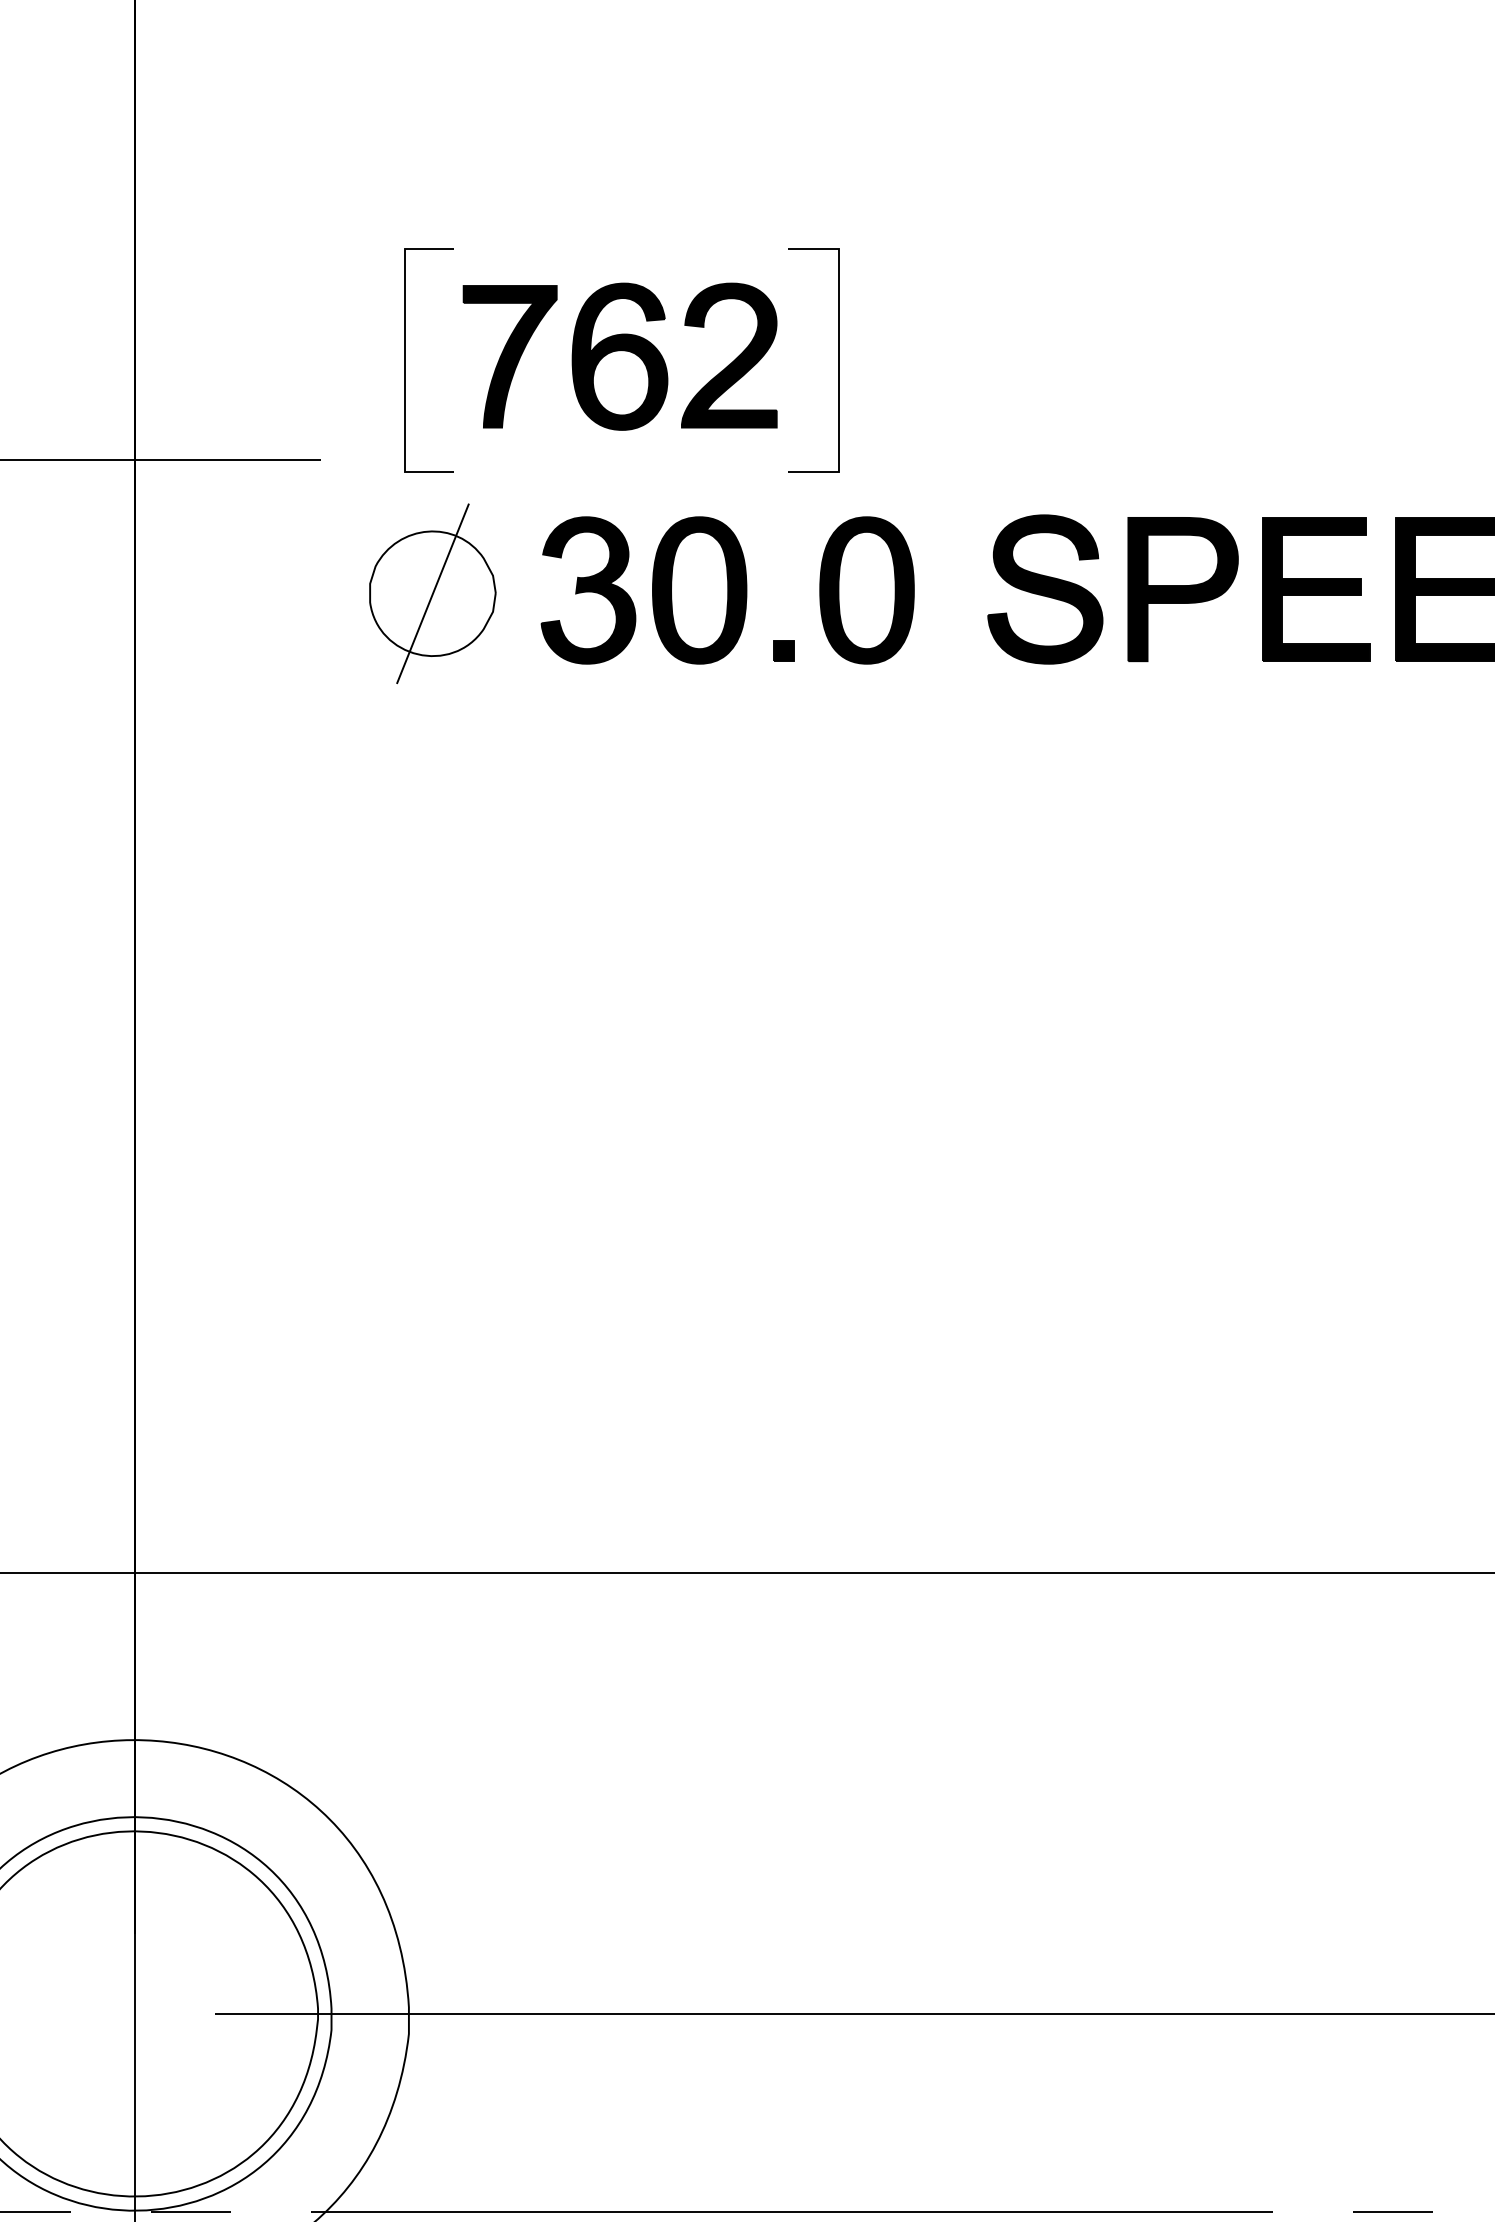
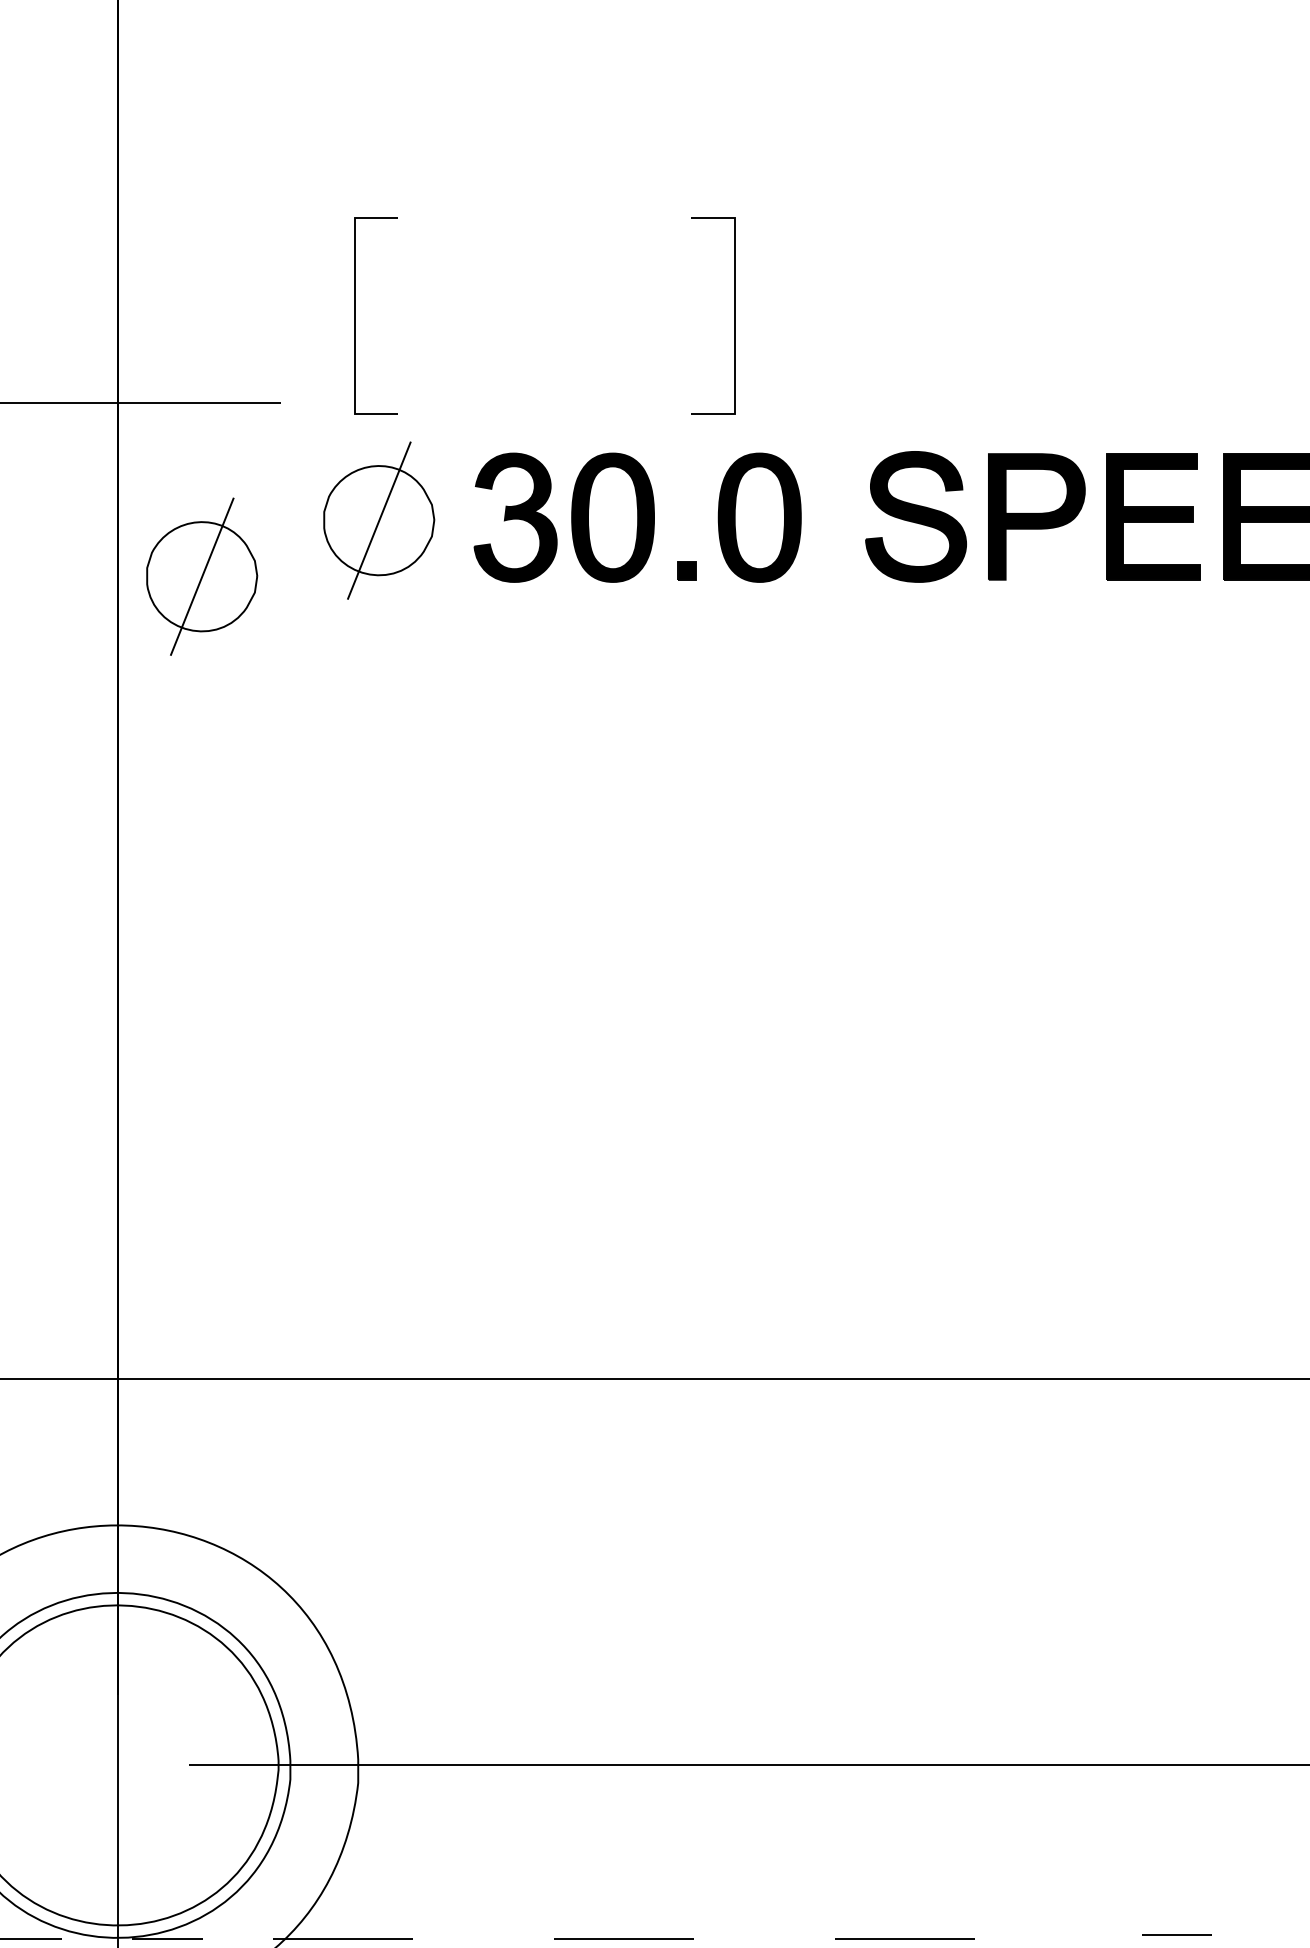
part: (619, 356) -> (542, 312), removed
part: (230, 657) -> (201, 576), added
line: (792, 2211) -> (694, 1938), solid -> dashed
line: (1392, 2211) -> (1176, 1935), moved

